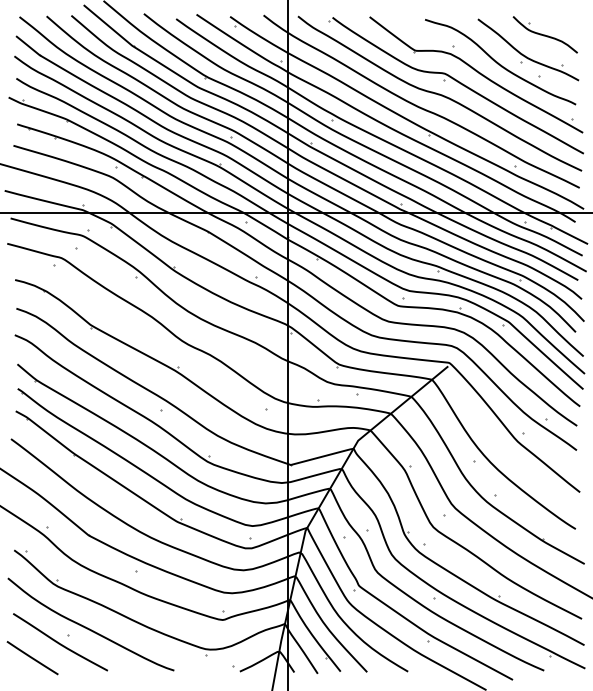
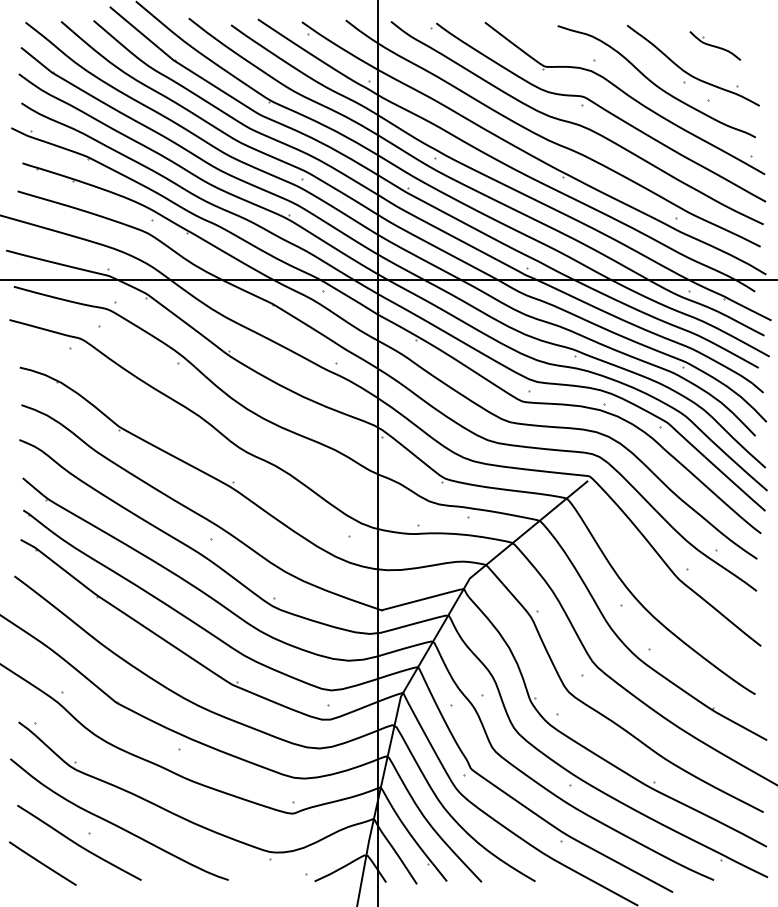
part: (544, 34) -> (714, 45), size x0.6

